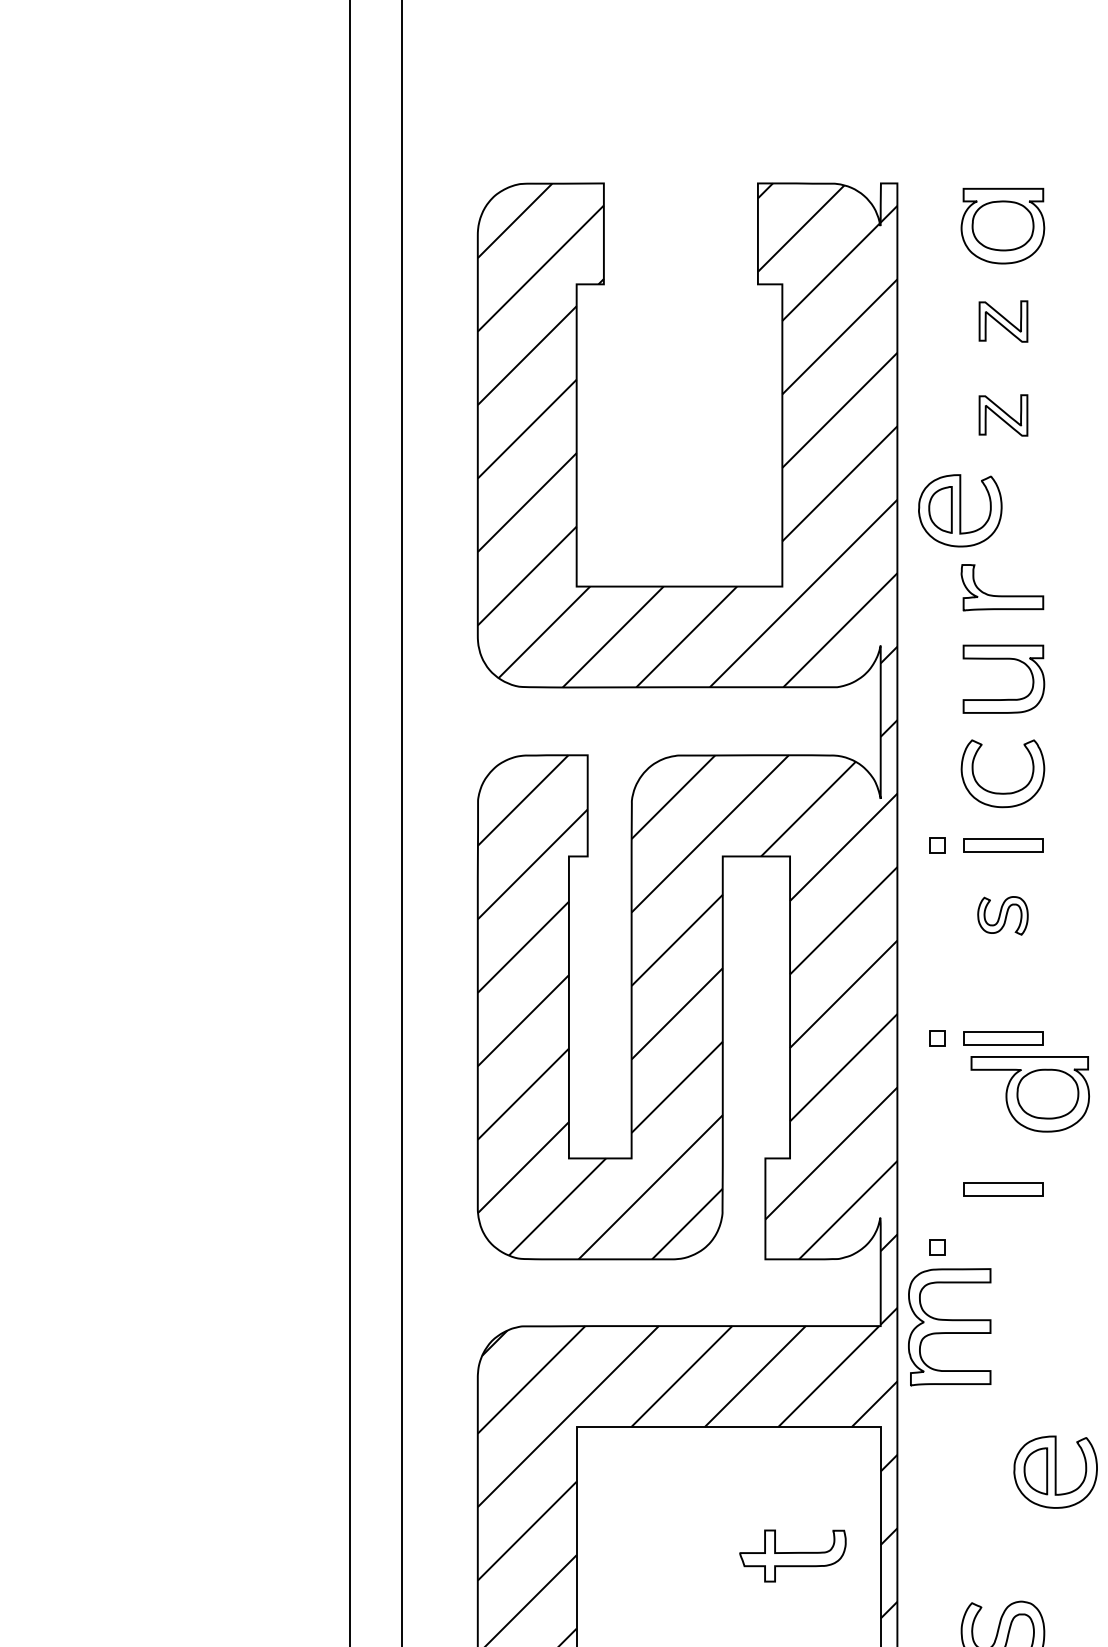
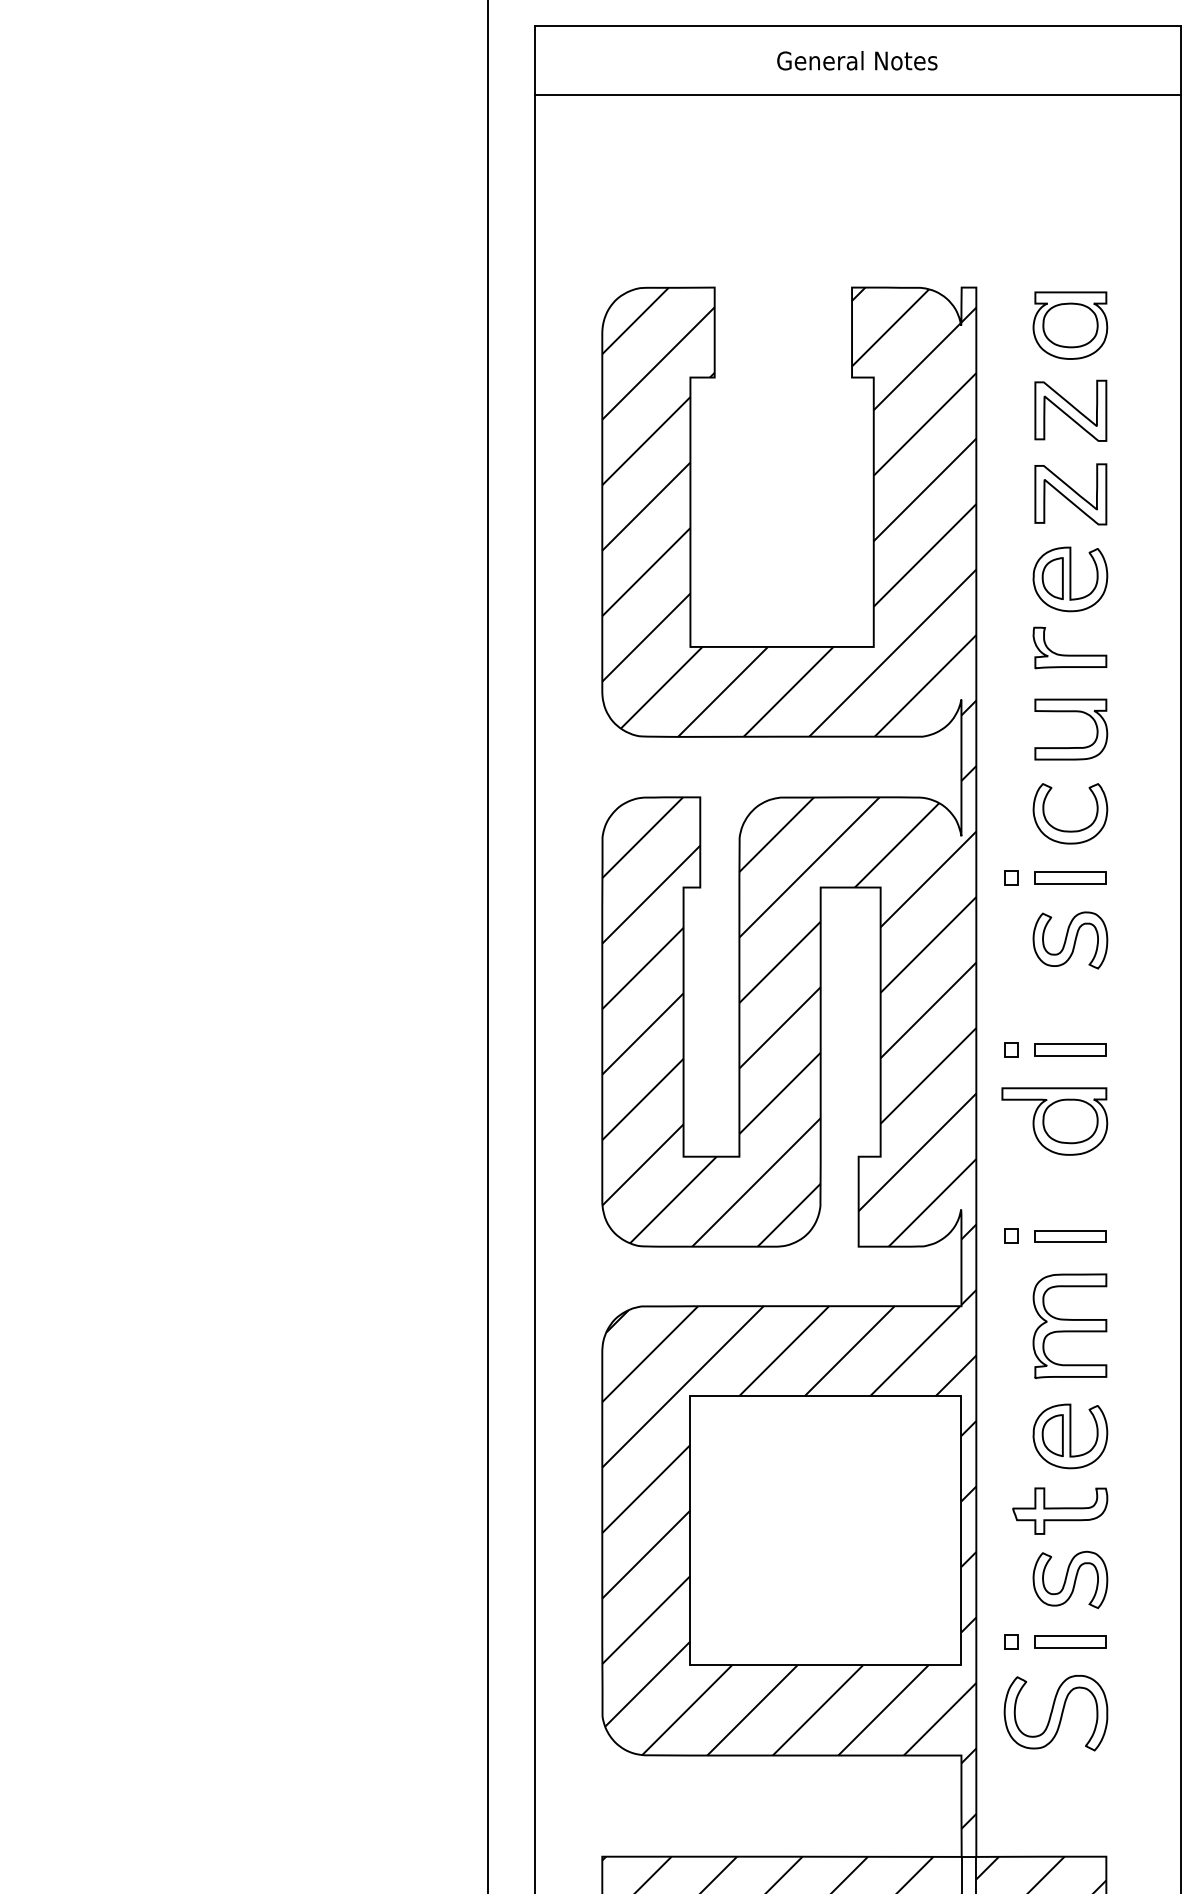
part: (1003, 321) -> (1070, 410), size x1.67
part: (1003, 415) -> (1070, 494), size x1.67
part: (960, 510) -> (1070, 579), moved
part: (1003, 915) -> (1070, 940), size x1.67
part: (1029, 1094) -> (1054, 1121), moved
part: (1003, 1189) -> (1070, 1236), moved
part: (949, 1327) -> (1069, 1326), moved
part: (1055, 1472) -> (1070, 1436), moved
part: (793, 1555) -> (1060, 1510), moved

